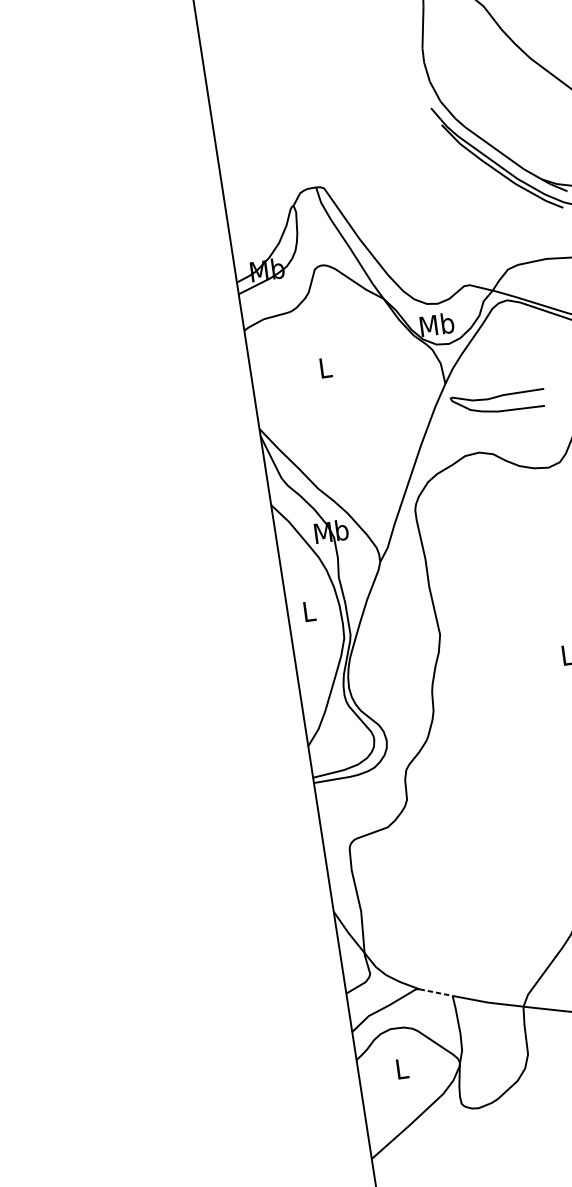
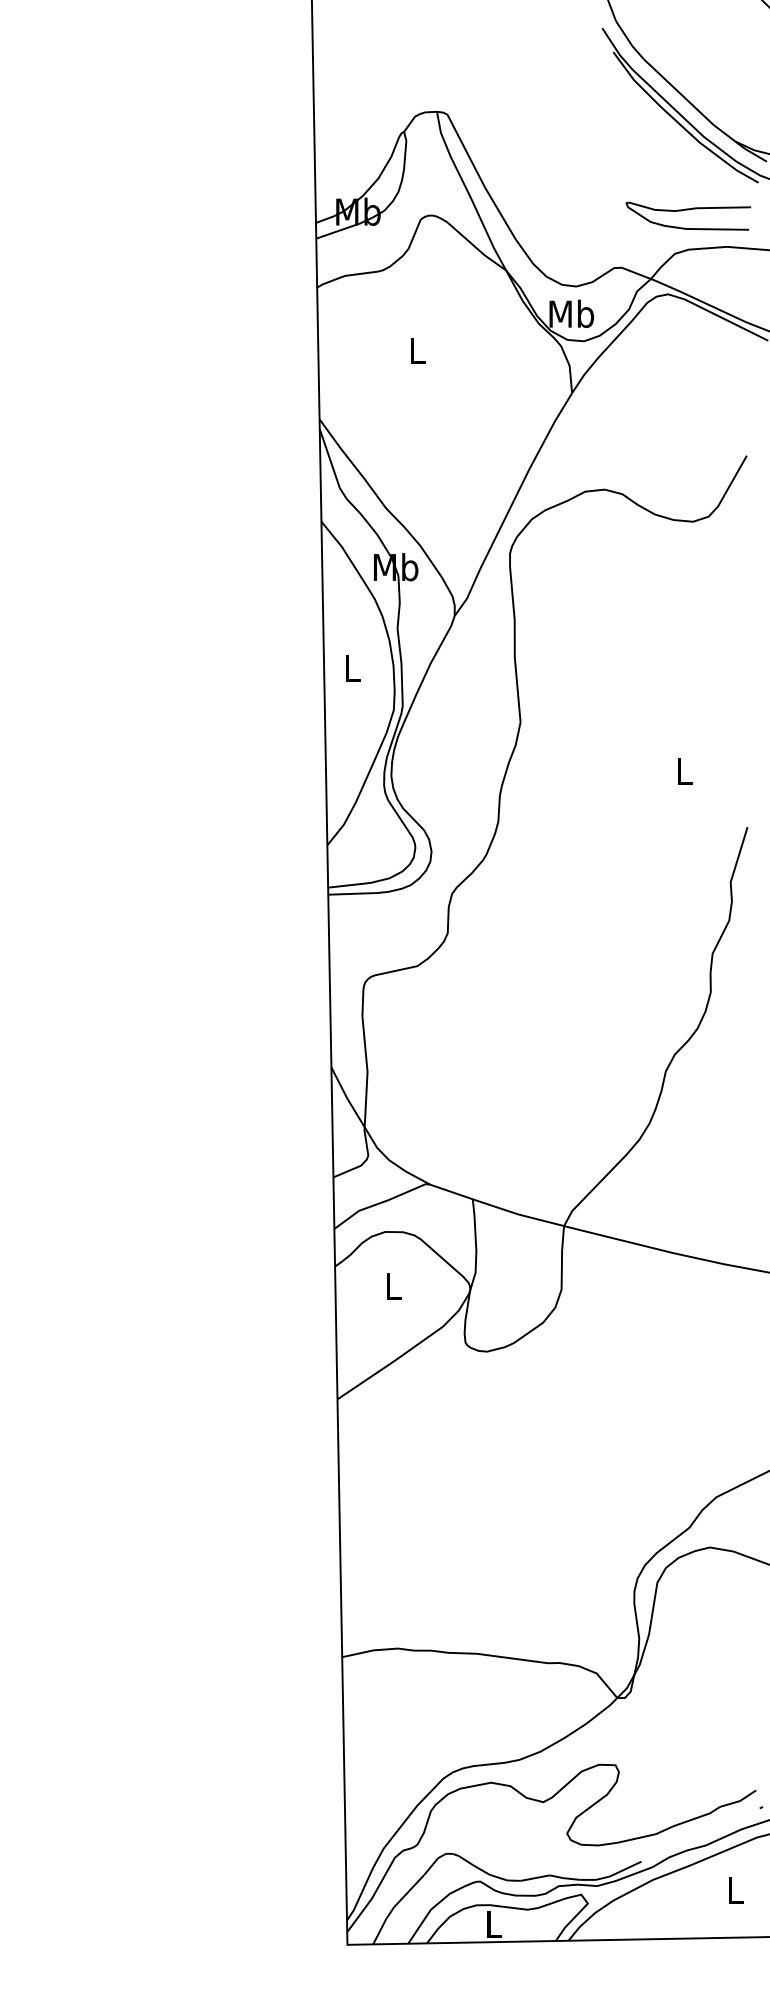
curve: (497, 397) -> (688, 210), moved
line: (436, 992) -> (452, 1192), dashed -> solid

